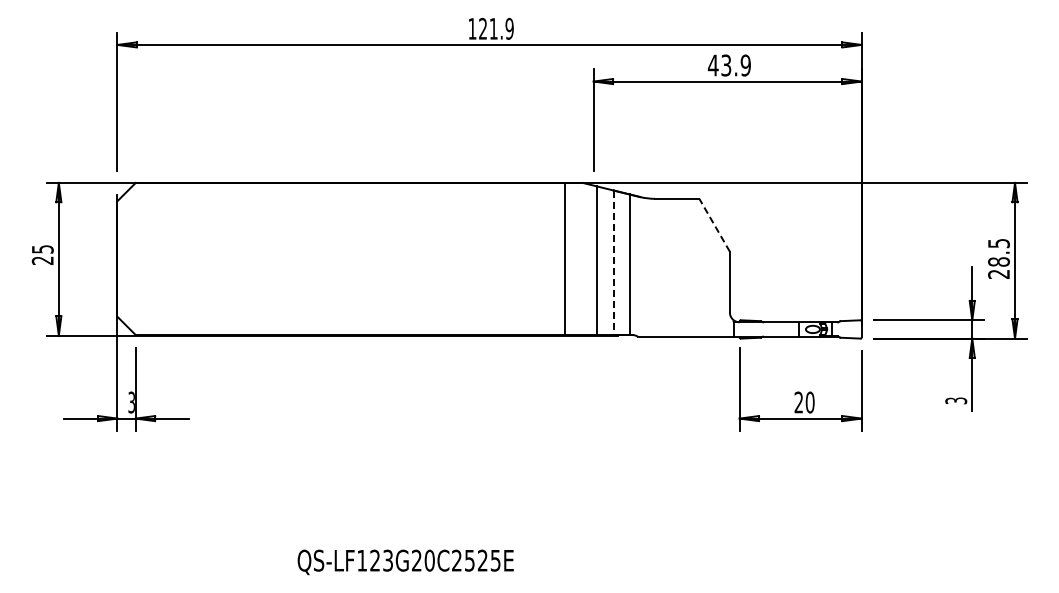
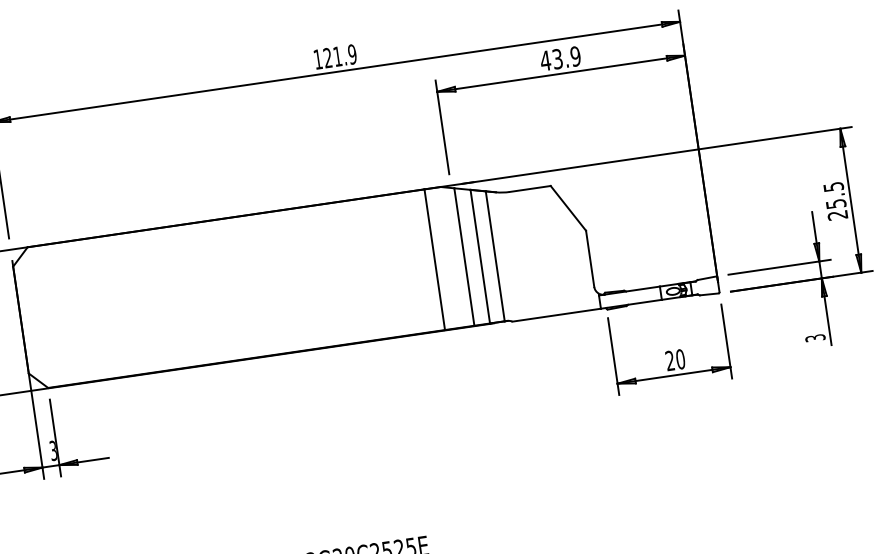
line: (714, 225) -> (568, 208), dashed -> solid
text: (998, 261) -> (835, 203), 28.5 -> 25.5
line: (613, 263) -> (480, 257), dashed -> solid

